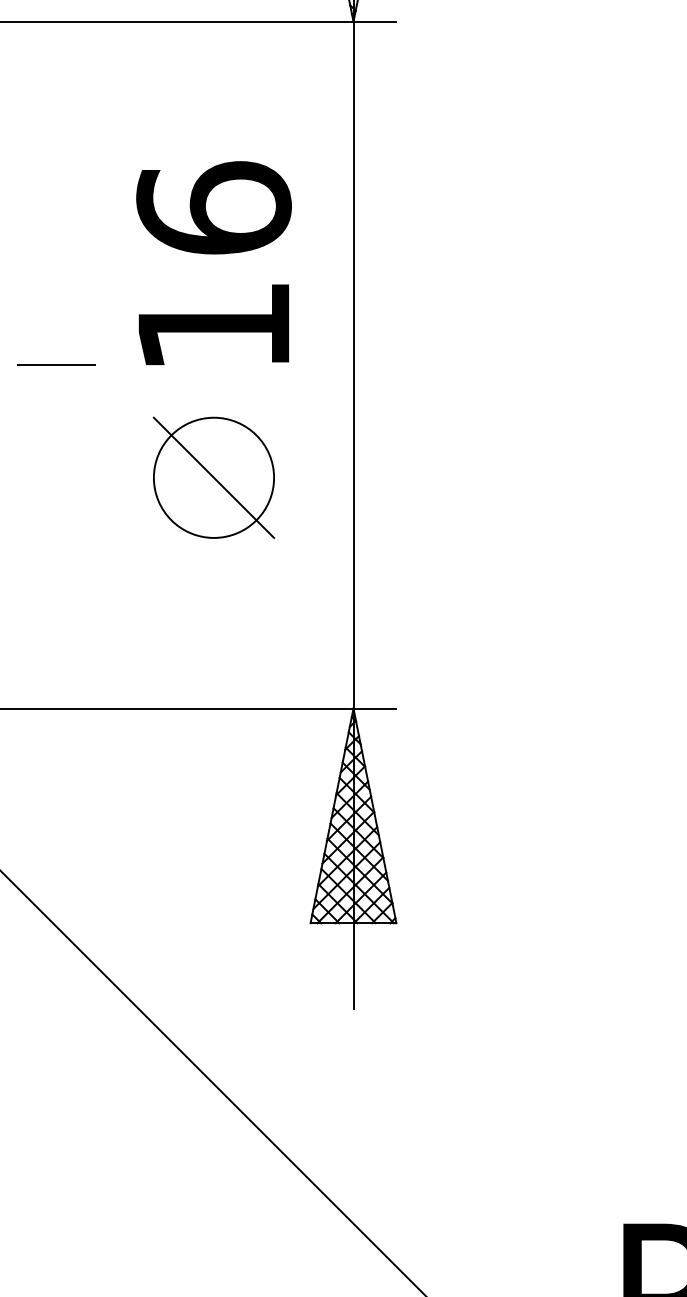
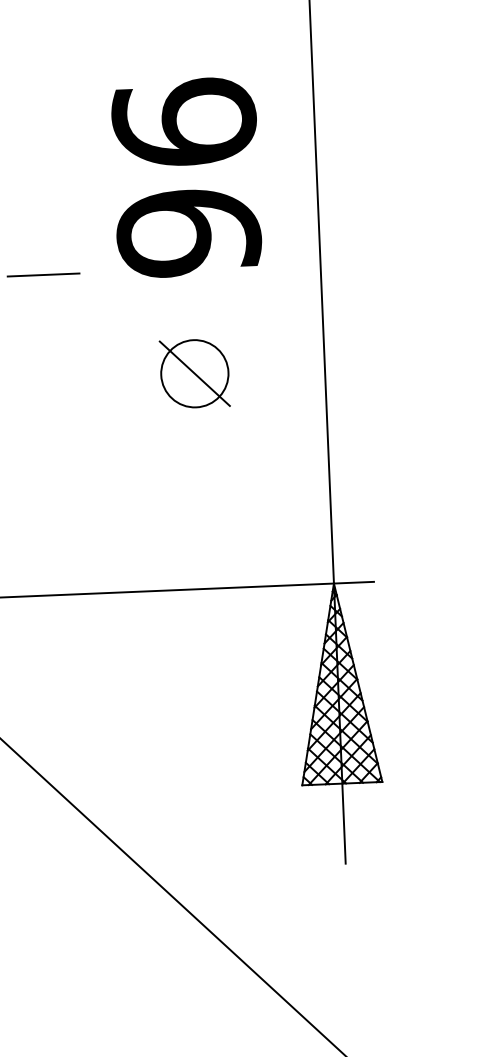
text: (213, 326) -> (188, 232), 16 -> 96
part: (213, 477) -> (194, 373), size x0.6

